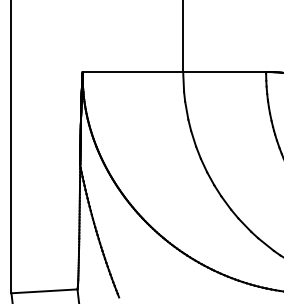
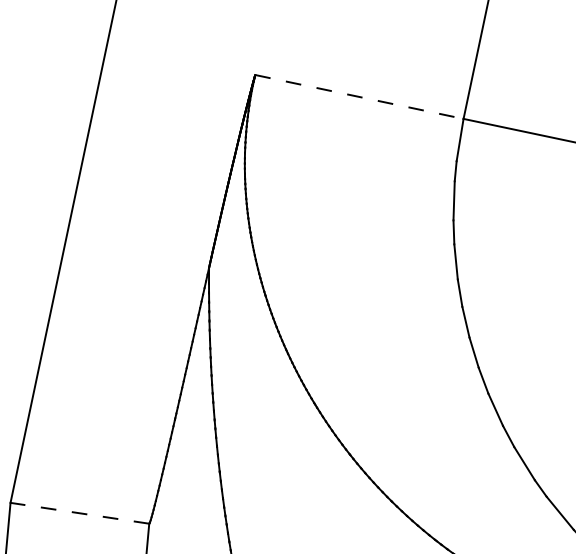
line: (133, 72) -> (360, 98), solid -> dashed
line: (43, 291) -> (77, 513), solid -> dashed

